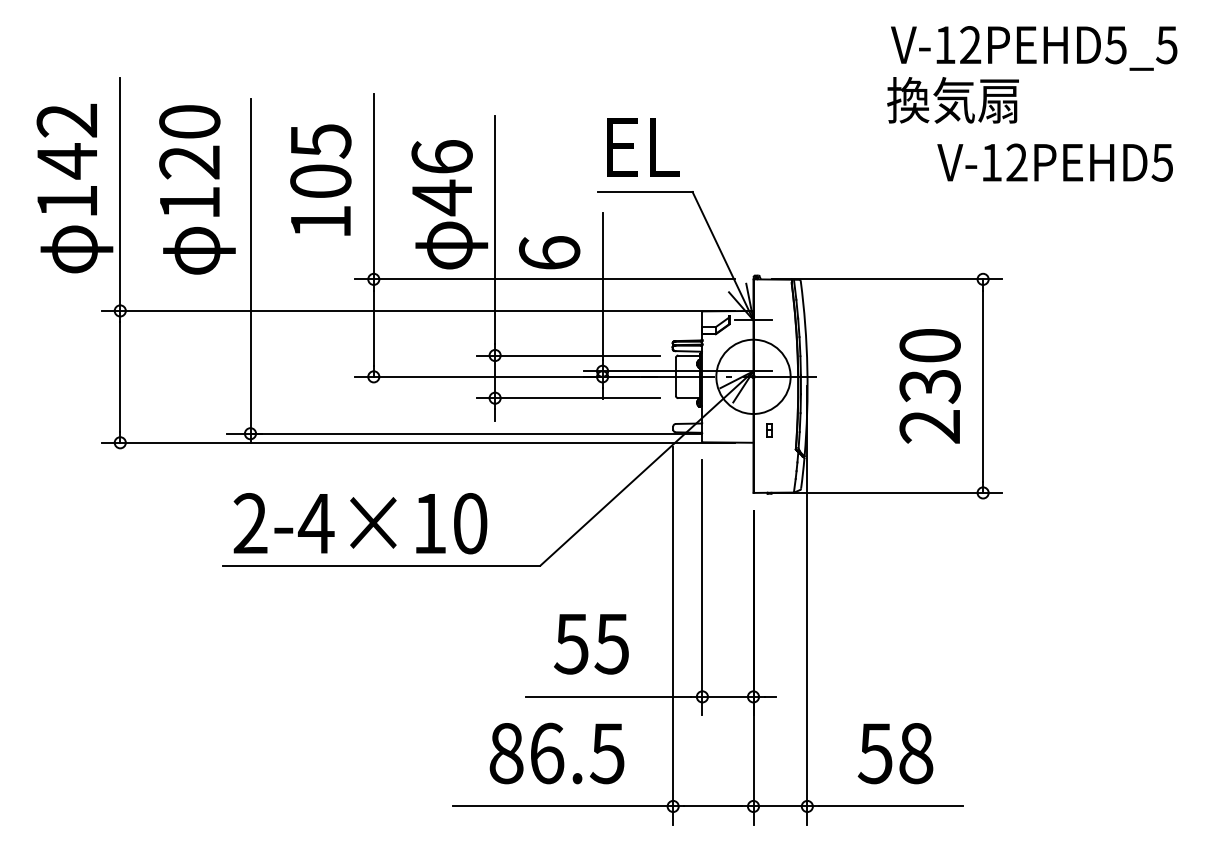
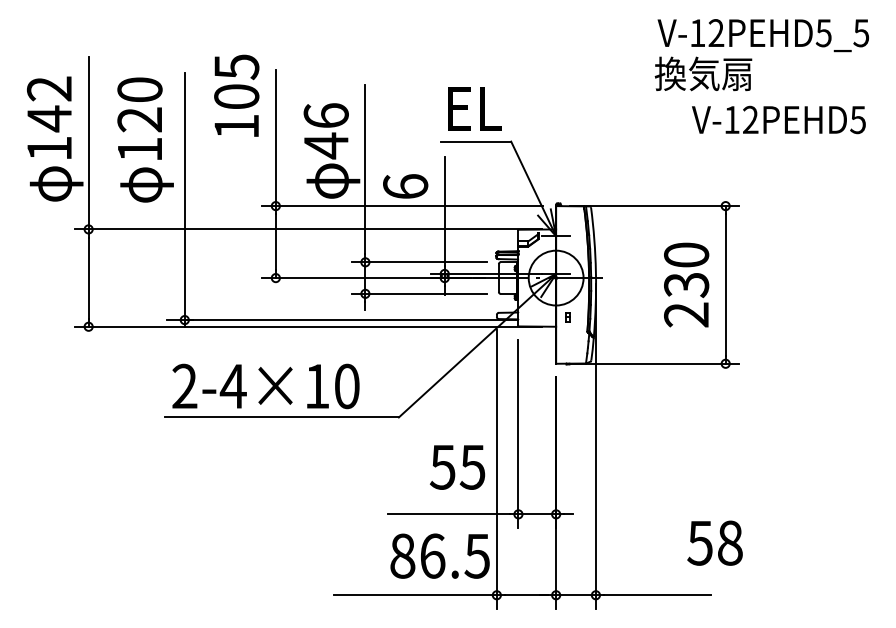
text: (320, 179) -> (236, 95), moved
text: (591, 644) -> (457, 467), moved
text: (556, 752) -> (439, 555), moved
text: (894, 752) -> (714, 542), moved

